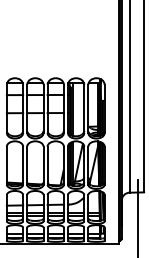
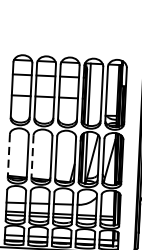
line: (6, 166) -> (8, 157), solid -> dashed
line: (27, 166) -> (32, 158), solid -> dashed

